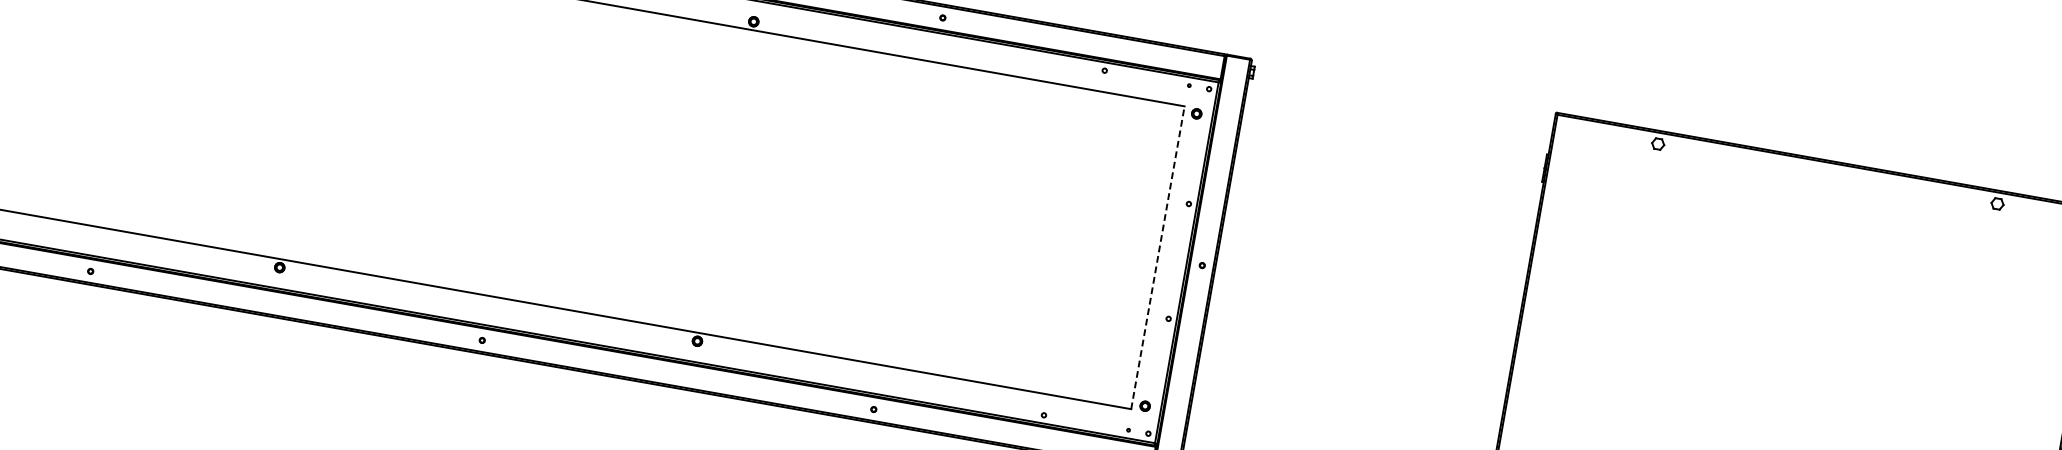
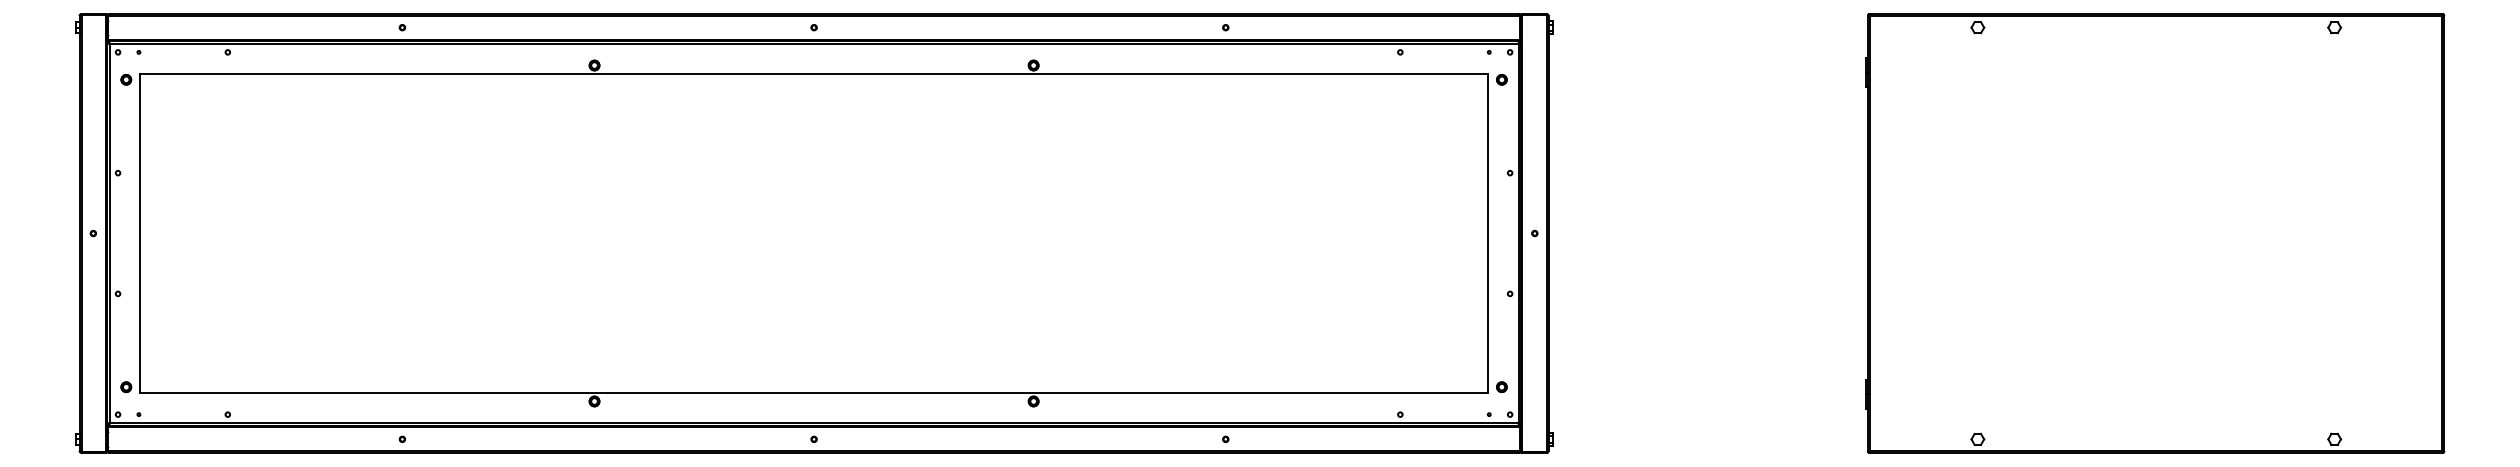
line: (1158, 257) -> (1488, 233), dashed -> solid

